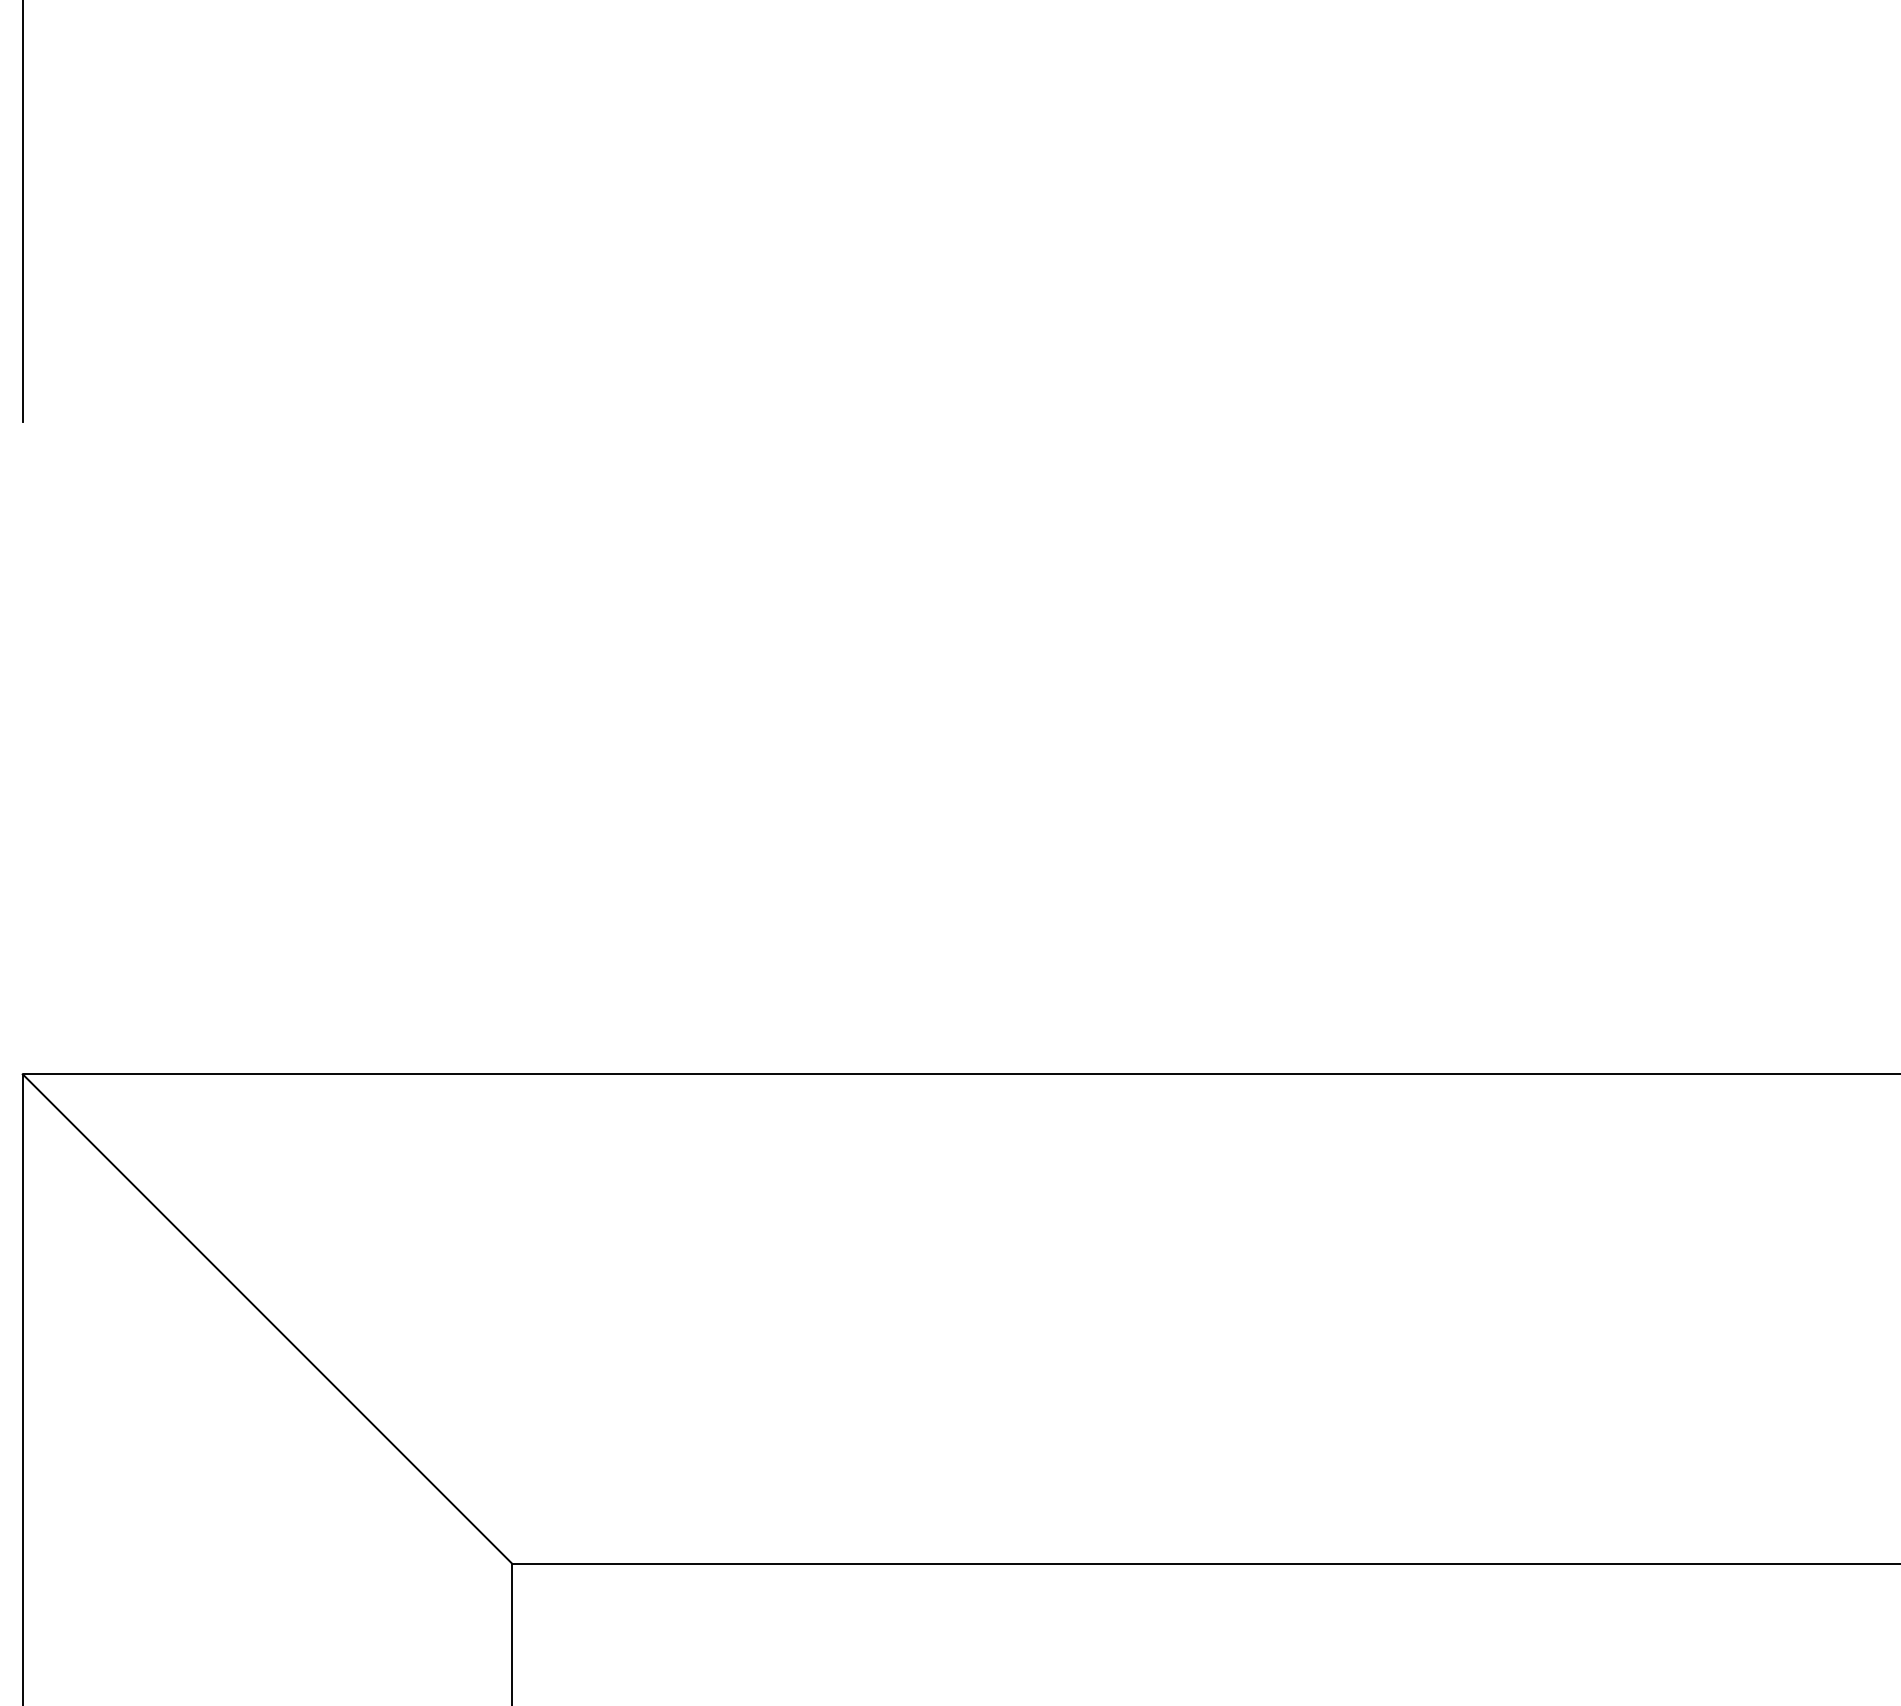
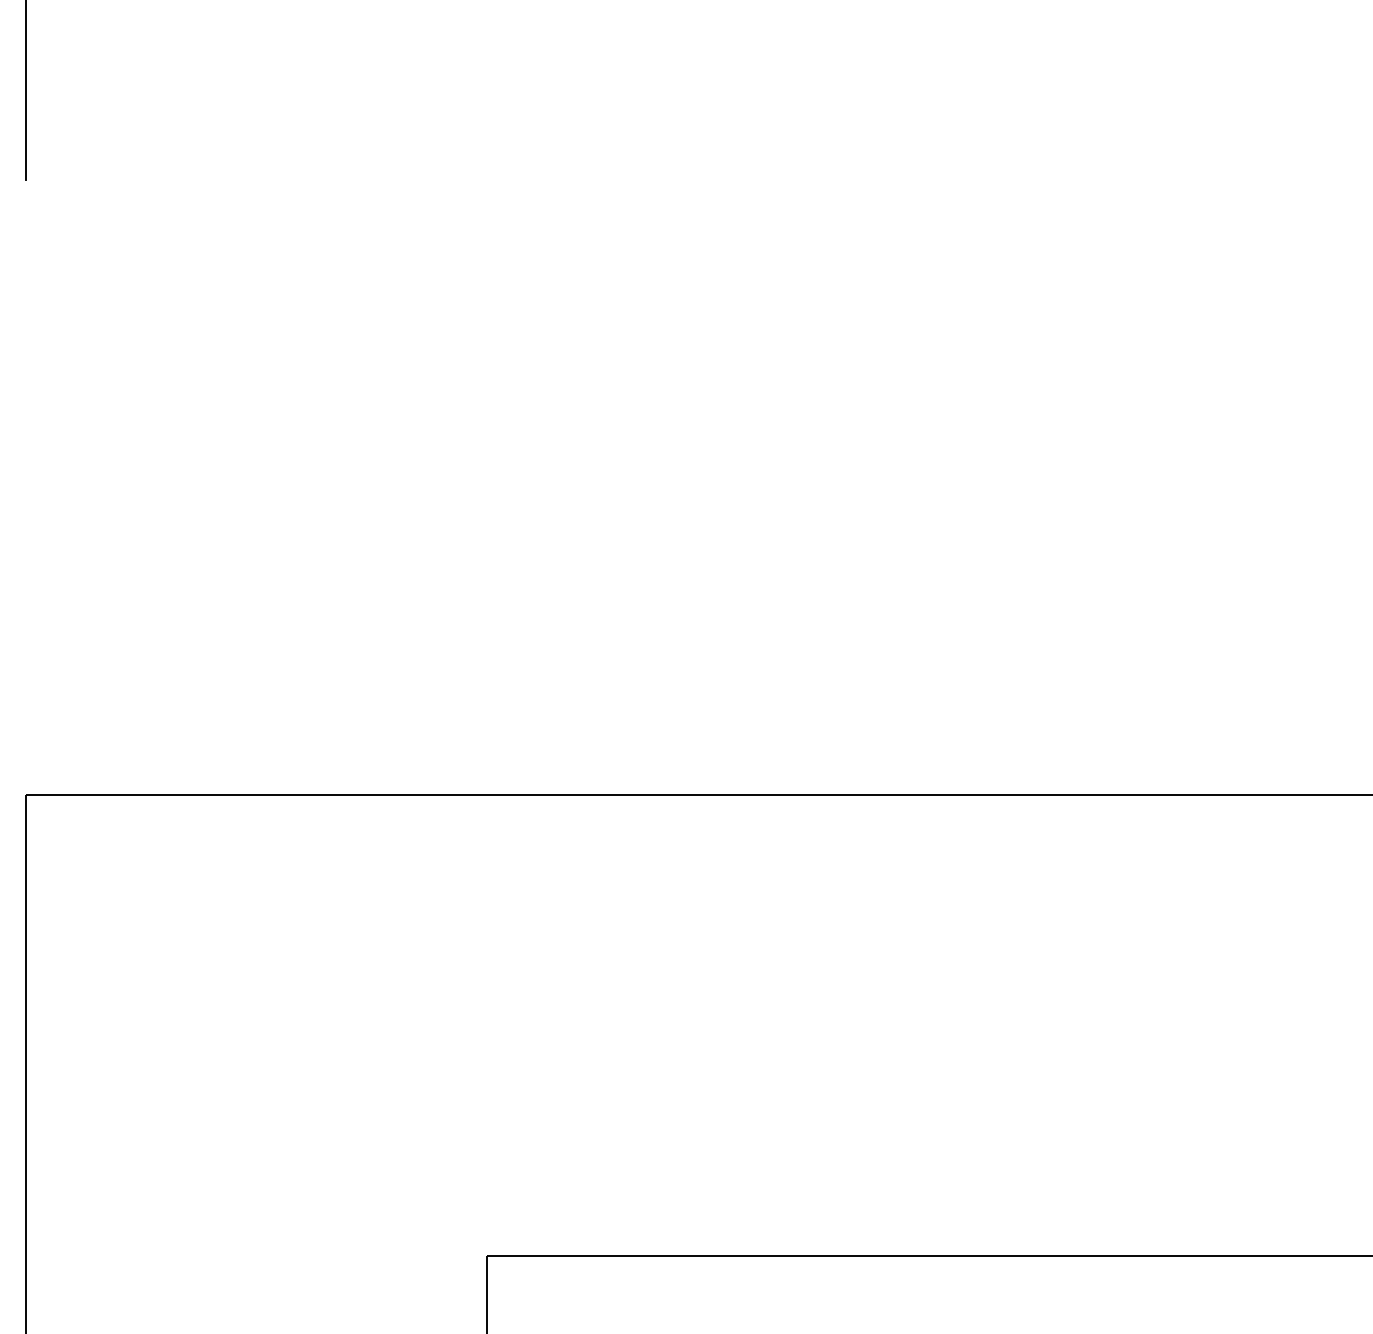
line: (267, 1318) -> (256, 1024), removed

